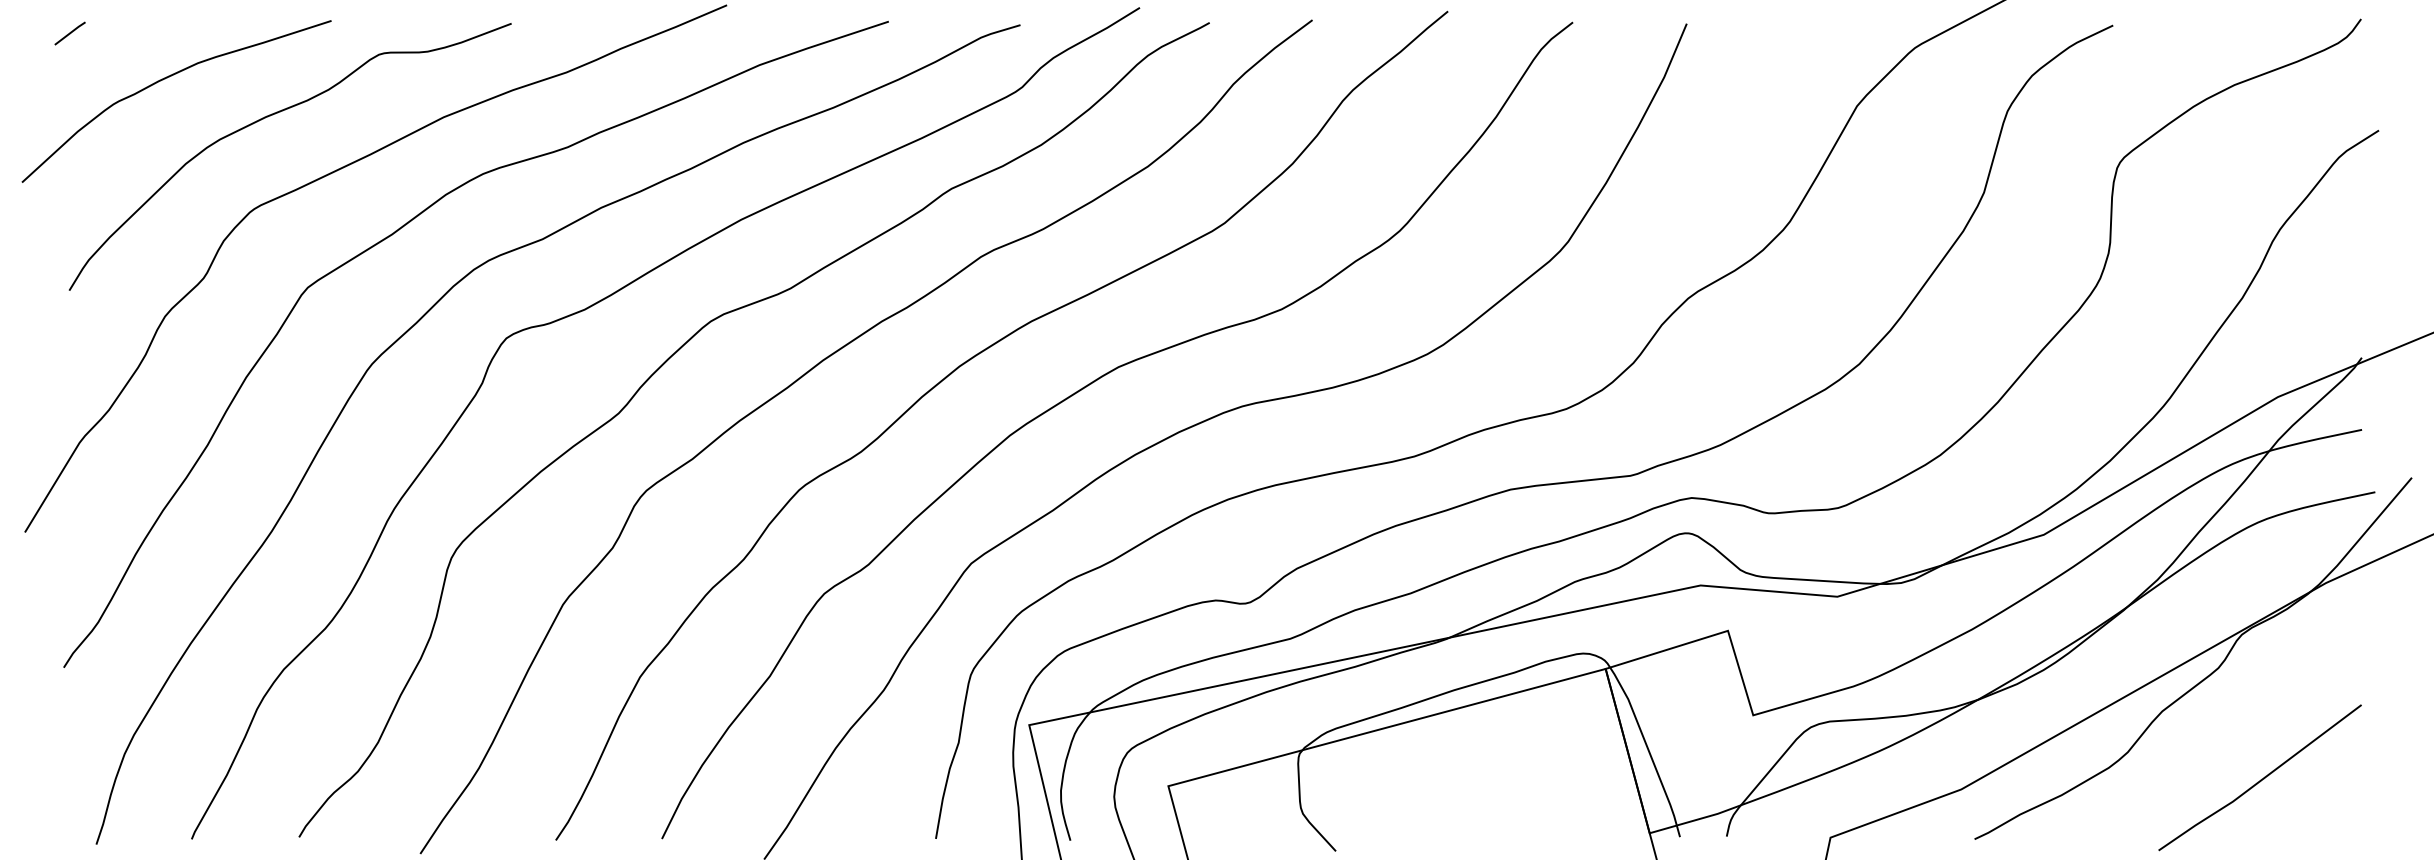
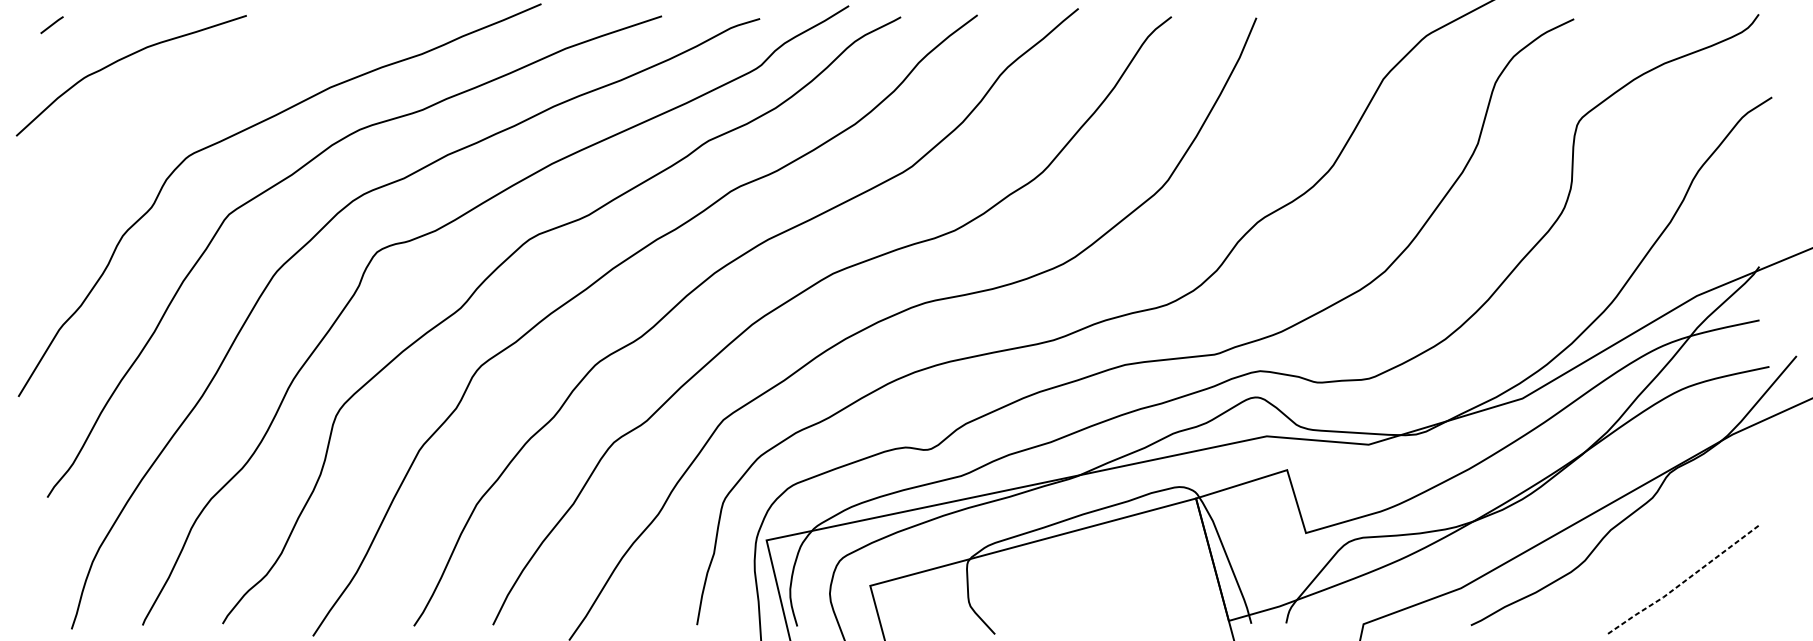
curve: (275, 114) -> (205, 85), removed
line: (2260, 780) -> (1683, 581), solid -> dashed

